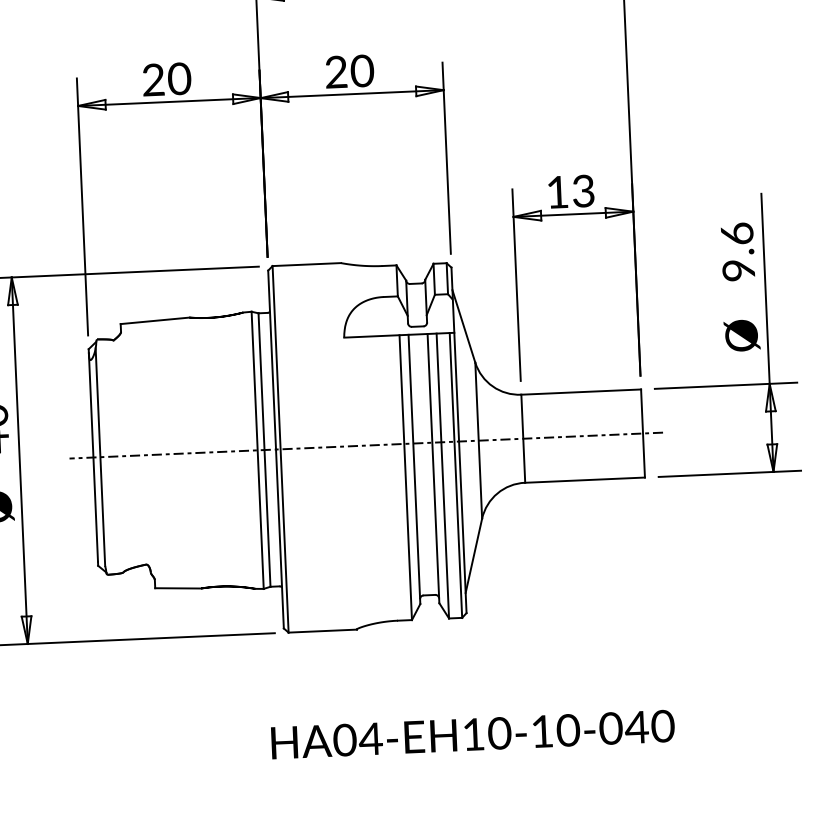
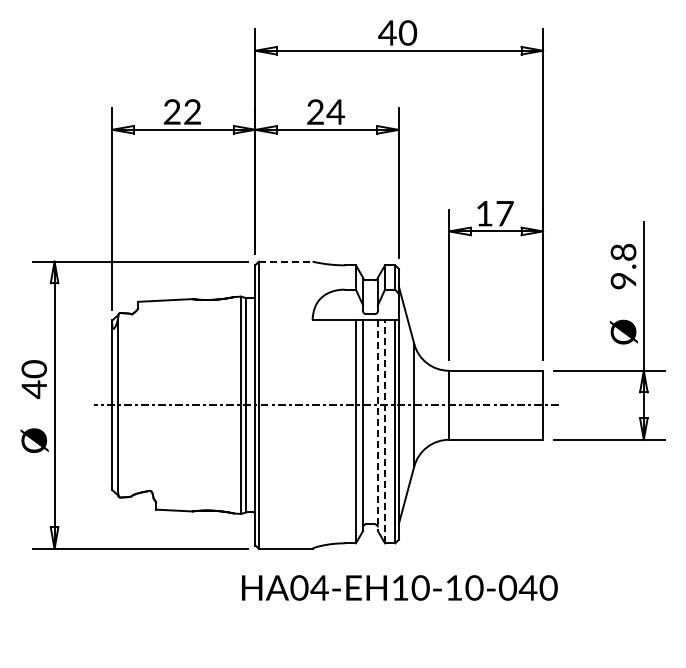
text: (361, 70) -> (335, 111), 20 -> 24
text: (179, 78) -> (192, 111), 20 -> 22
text: (583, 190) -> (504, 213), 13 -> 17
text: (735, 232) -> (622, 251), 9.6 -> 9.8
line: (306, 264) -> (285, 261), solid -> dashed
line: (432, 468) -> (377, 425), solid -> dashed
line: (443, 475) -> (385, 431), solid -> dashed
text: (472, 733) -> (399, 587), moved

